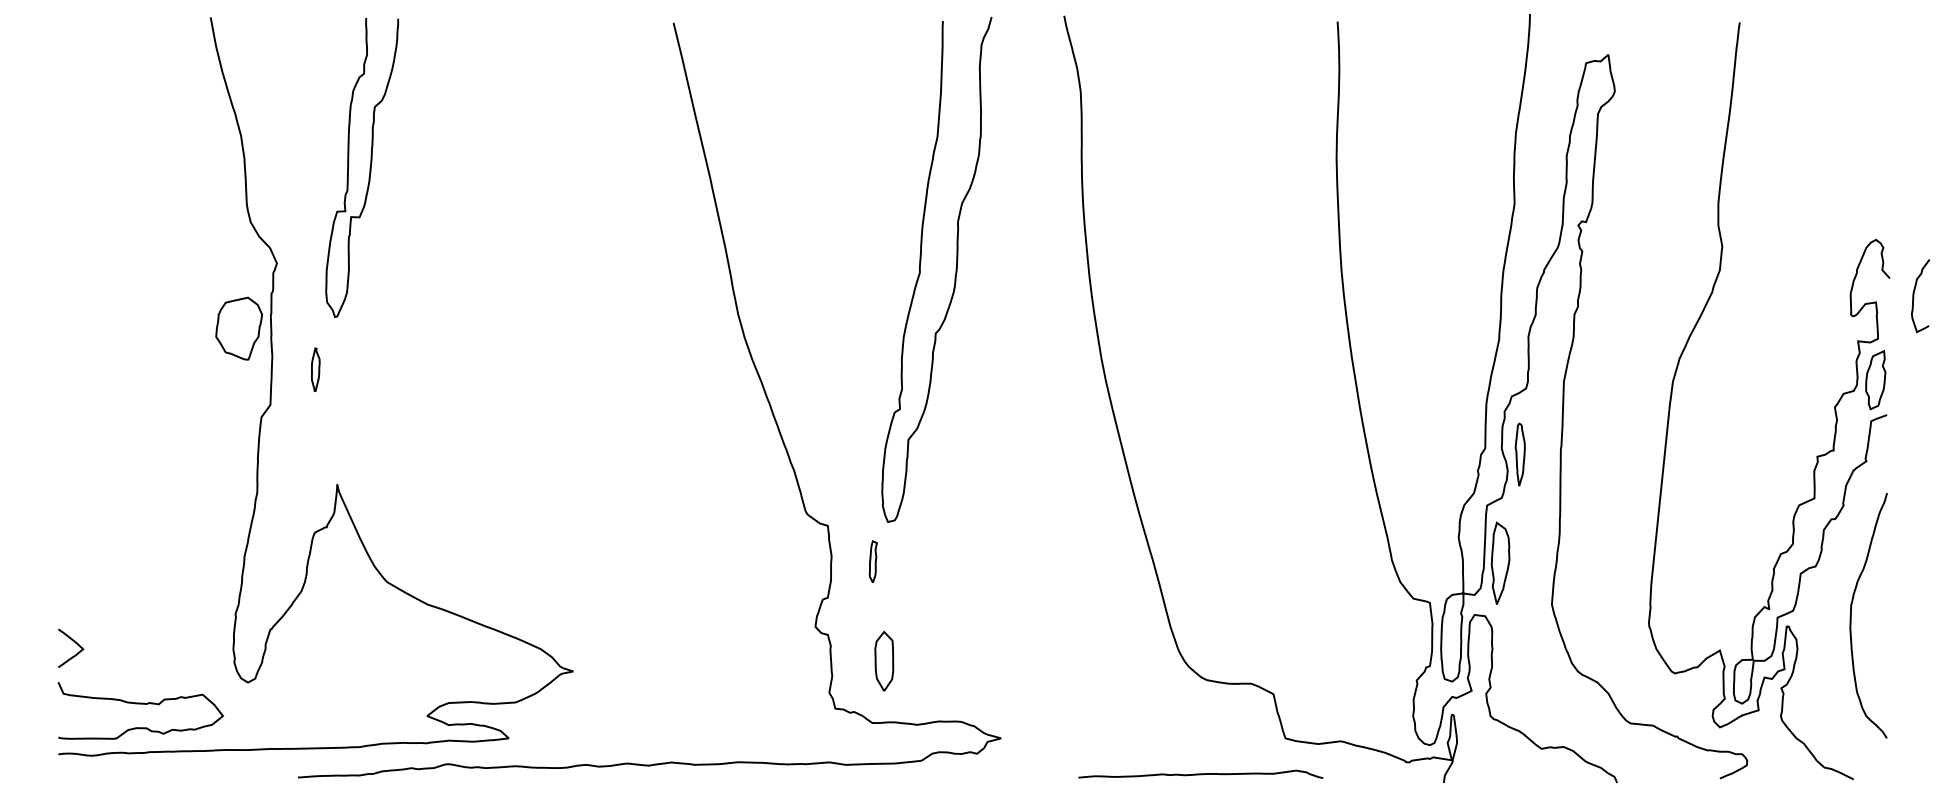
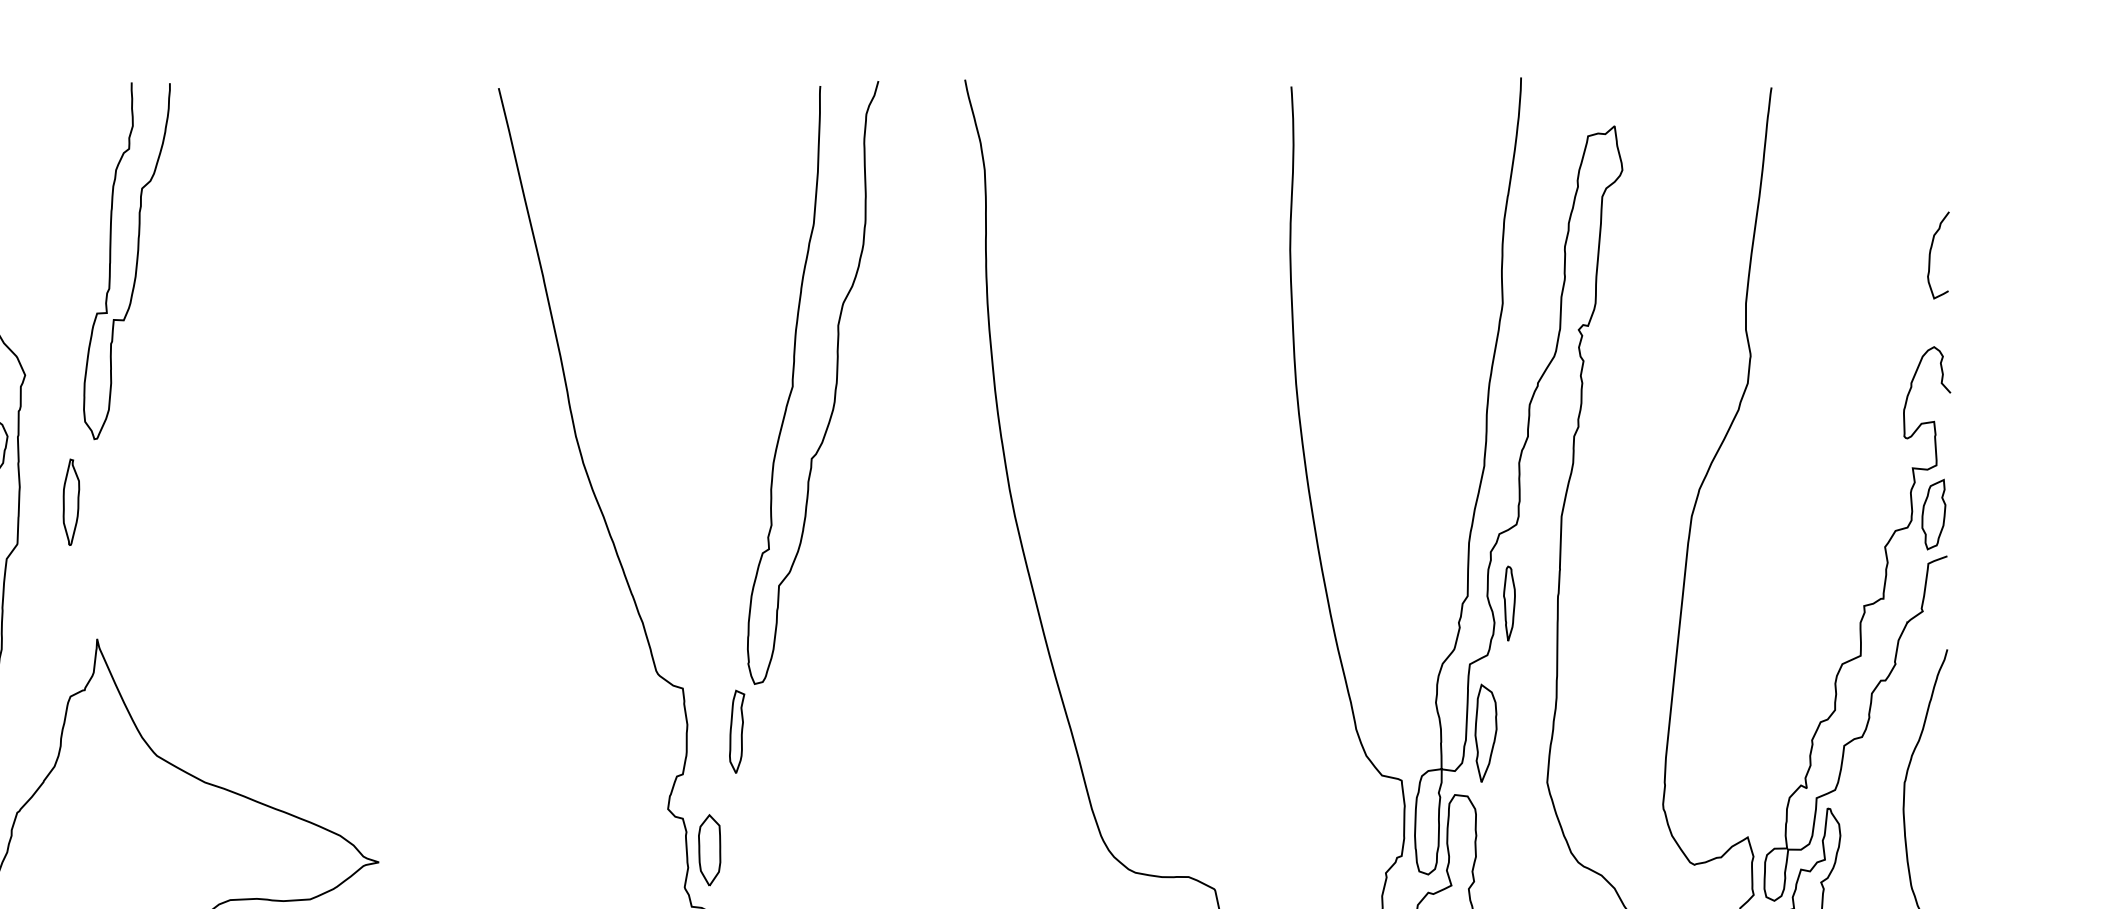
curve: (1914, 296) -> (1931, 255), moved
part: (315, 369) -> (71, 501), size x1.67
part: (873, 561) -> (737, 731), size x1.67
part: (884, 660) -> (709, 849), moved

